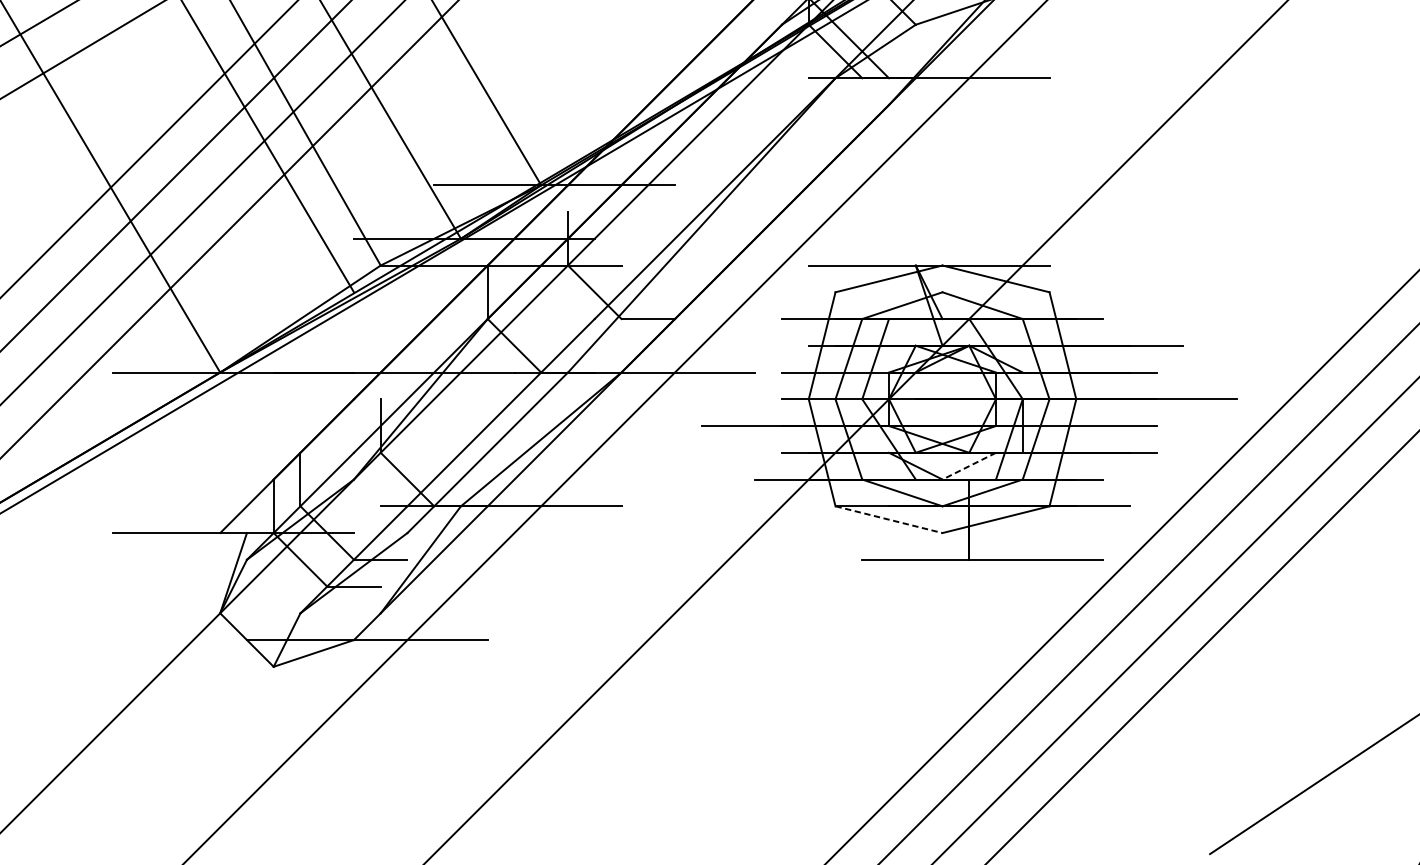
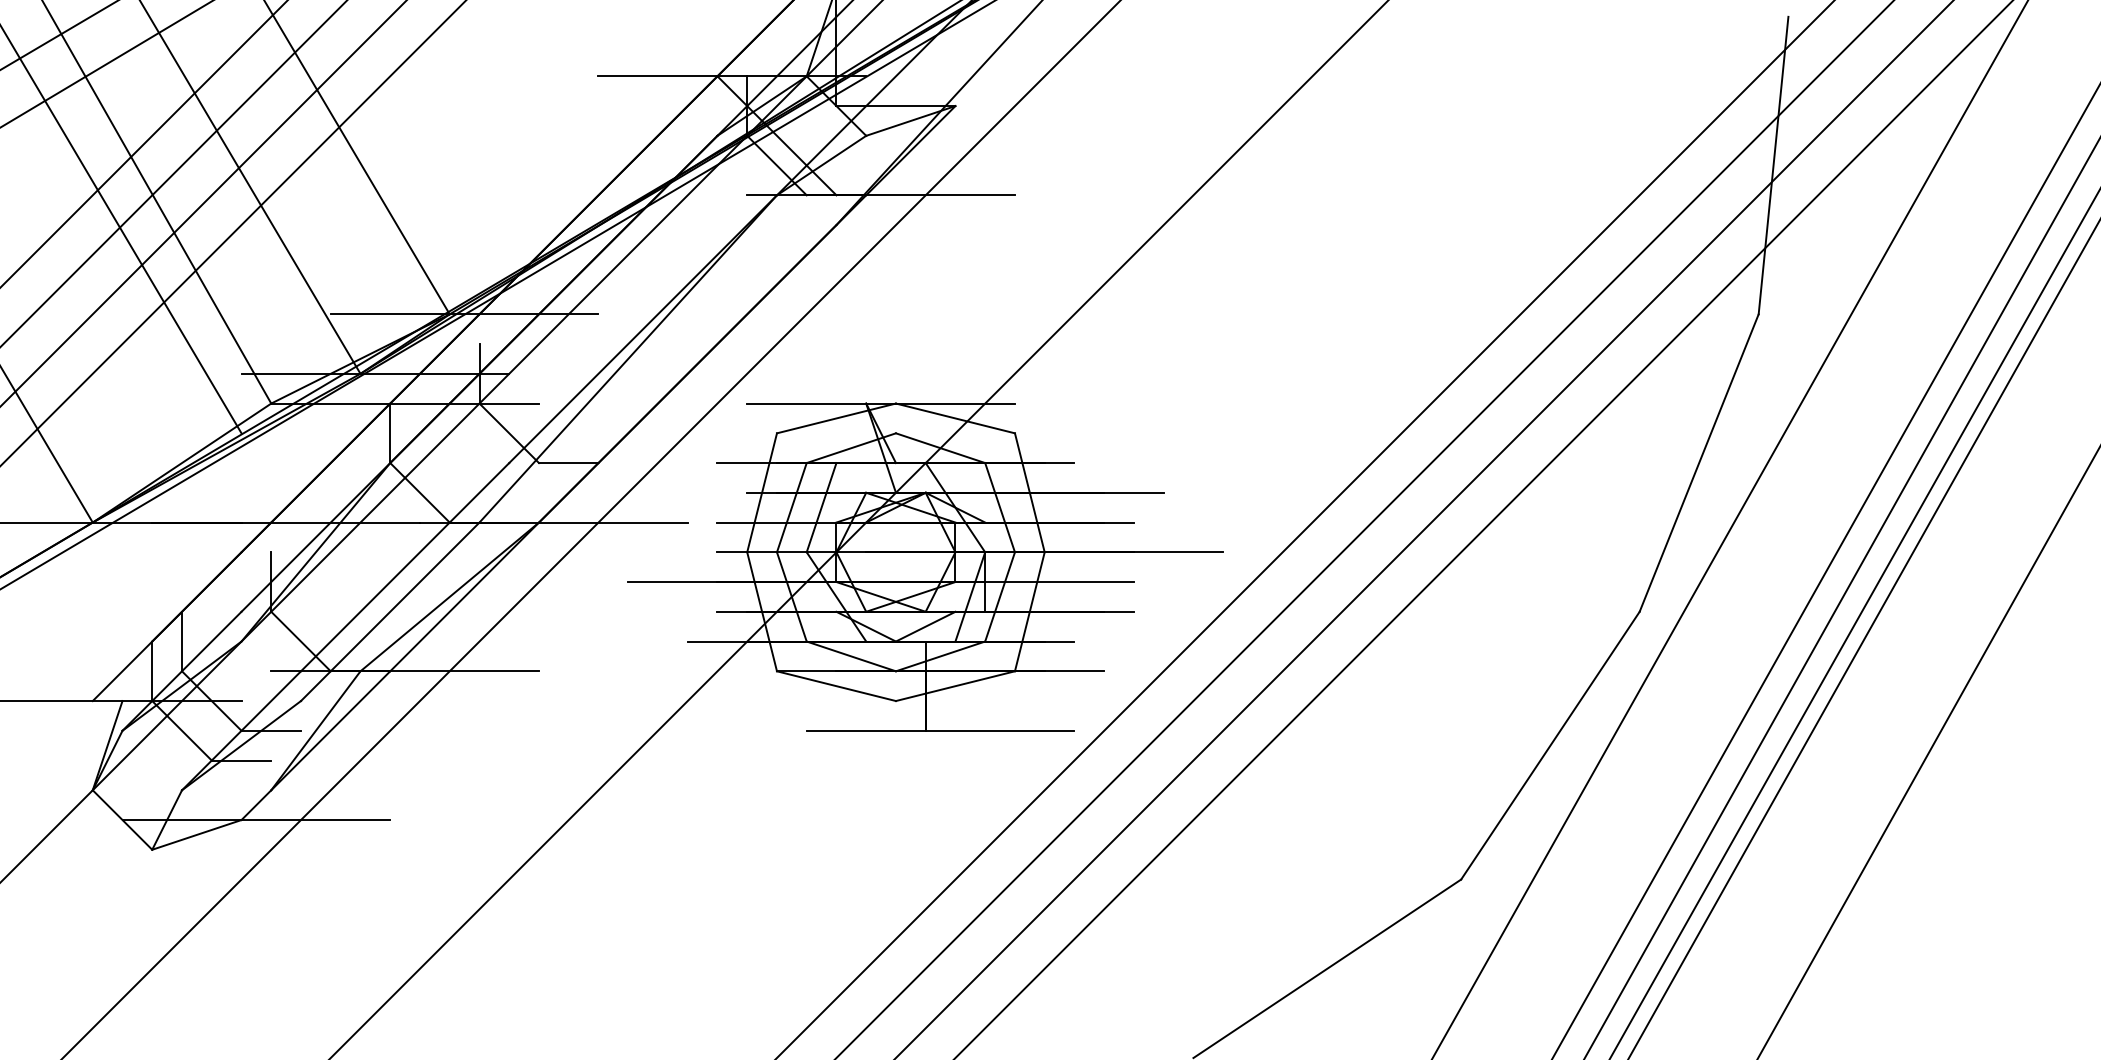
line: (969, 466) -> (925, 626), dashed -> solid
line: (889, 519) -> (836, 686), dashed -> solid

